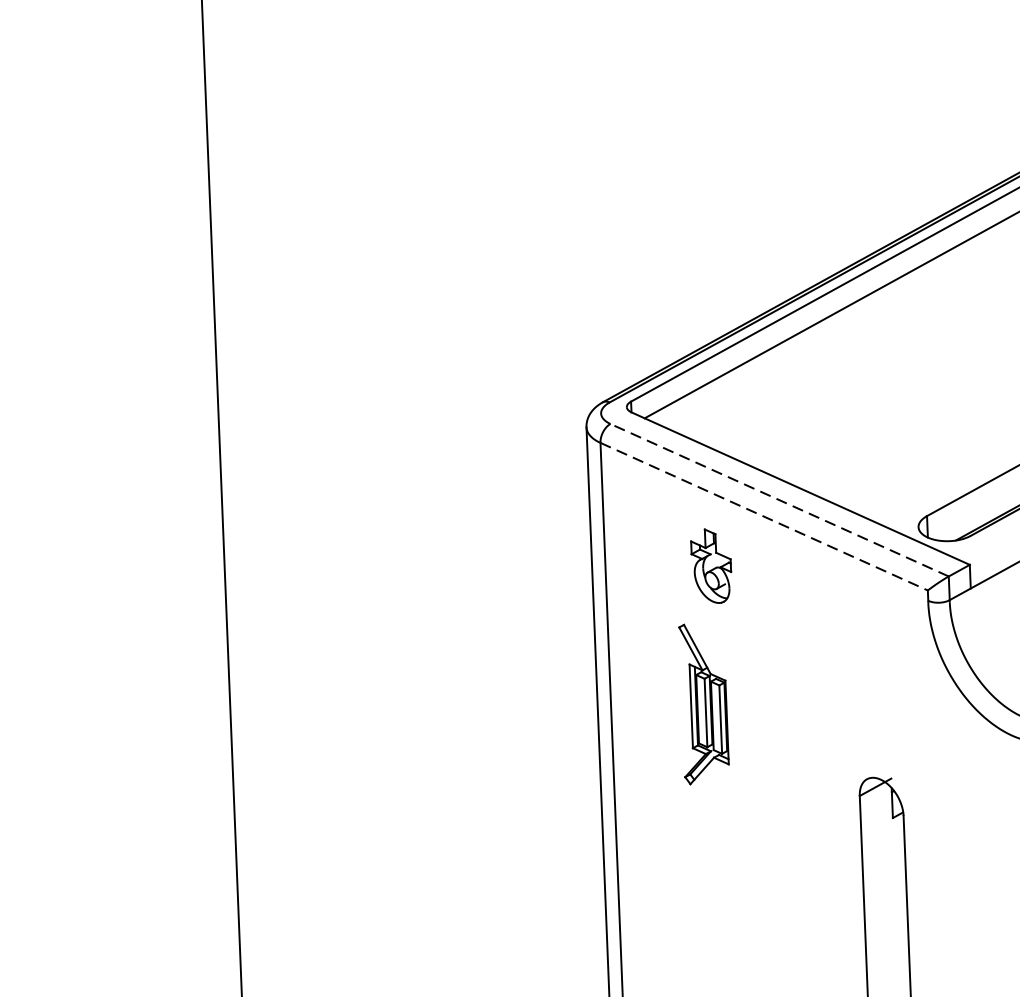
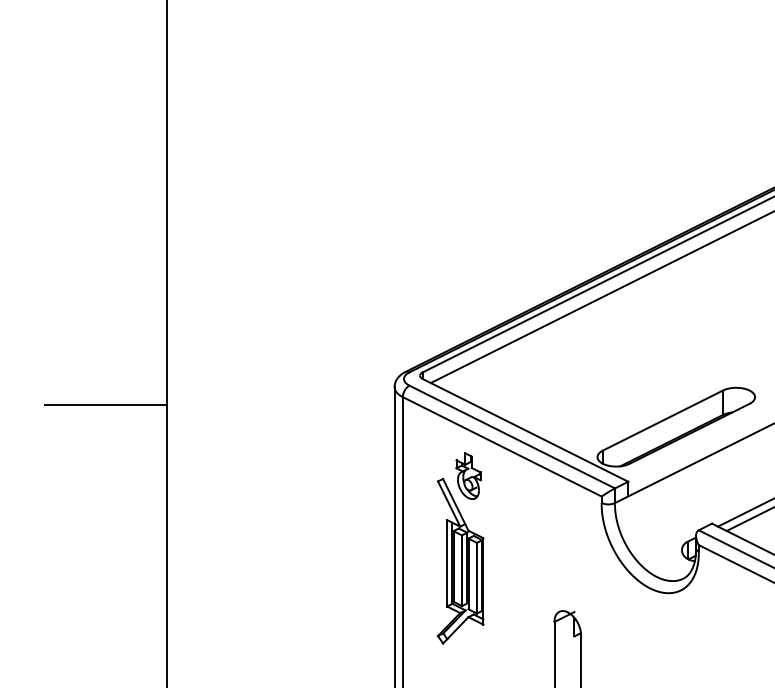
line: (122, 473) -> (106, 404), added
line: (780, 500) -> (512, 437), dashed -> solid
line: (764, 517) -> (502, 447), dashed -> solid
part: (704, 702) -> (460, 560), size x1.67

